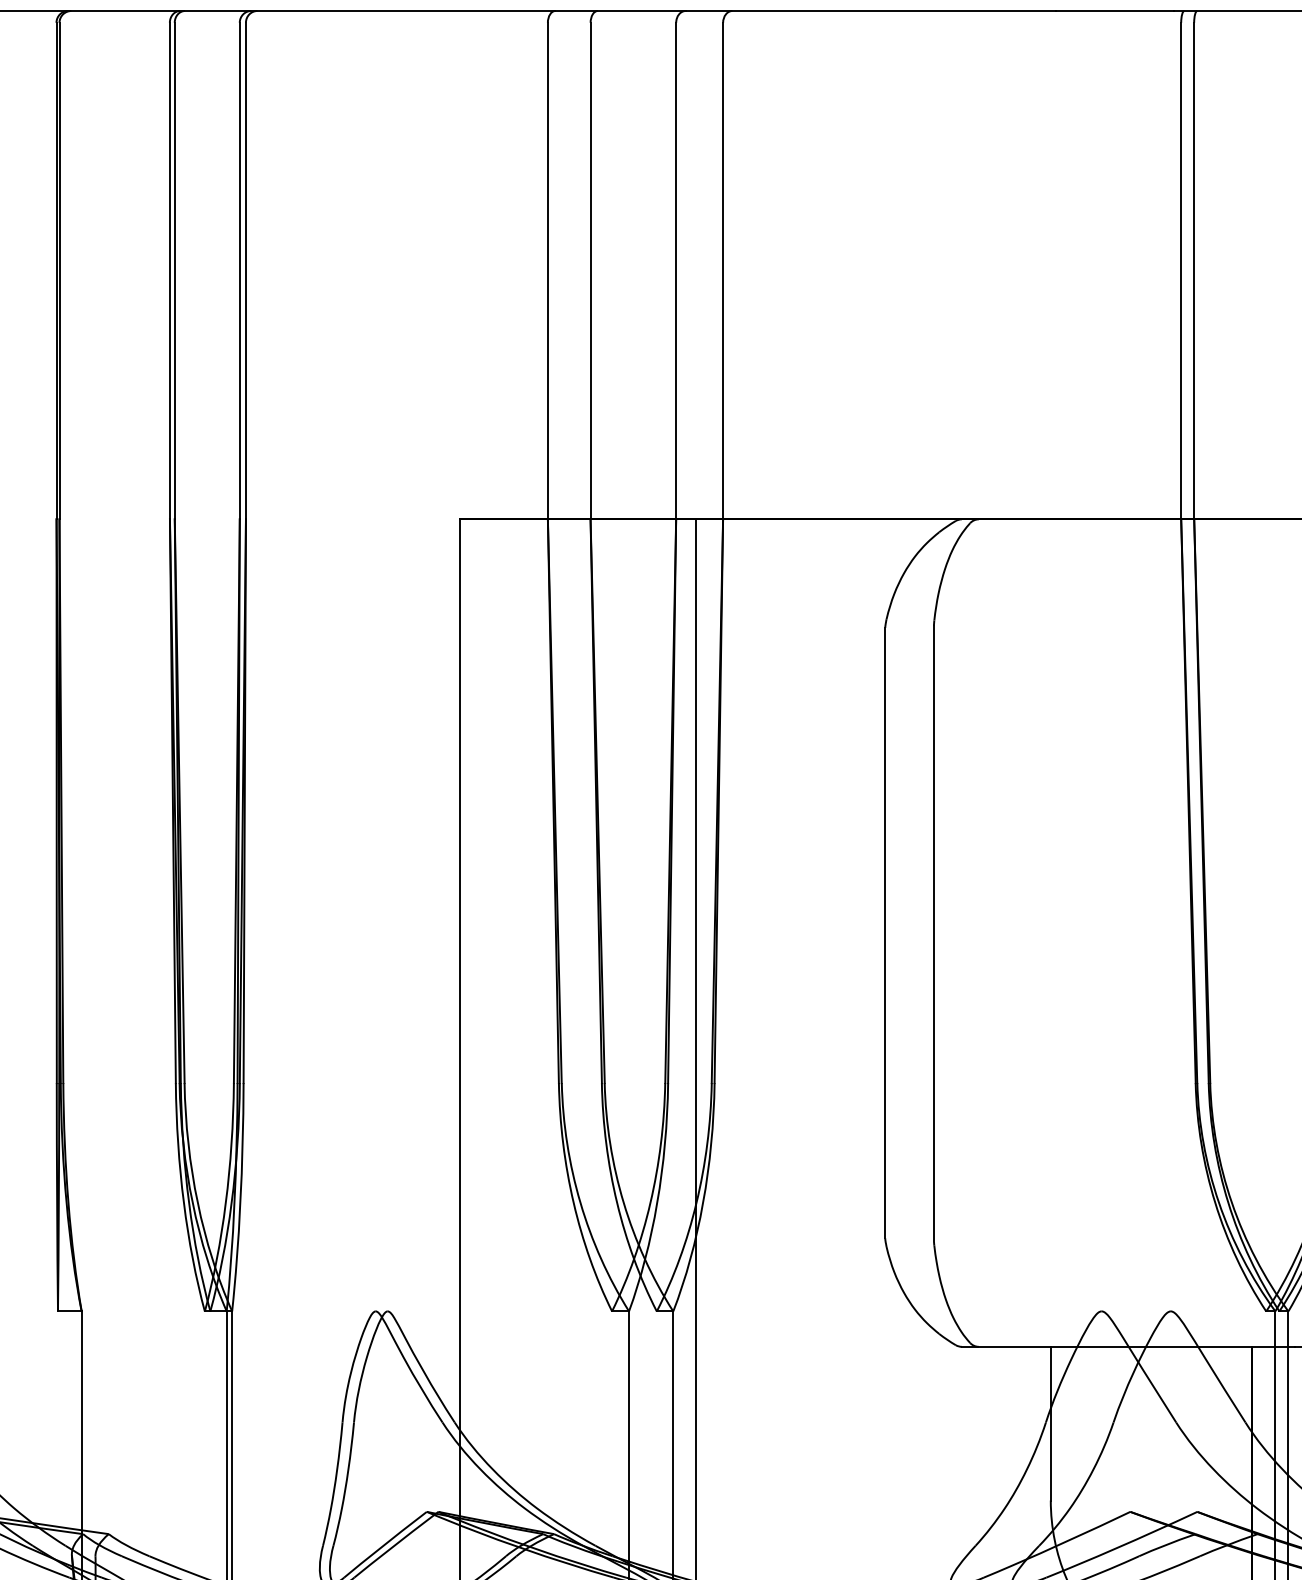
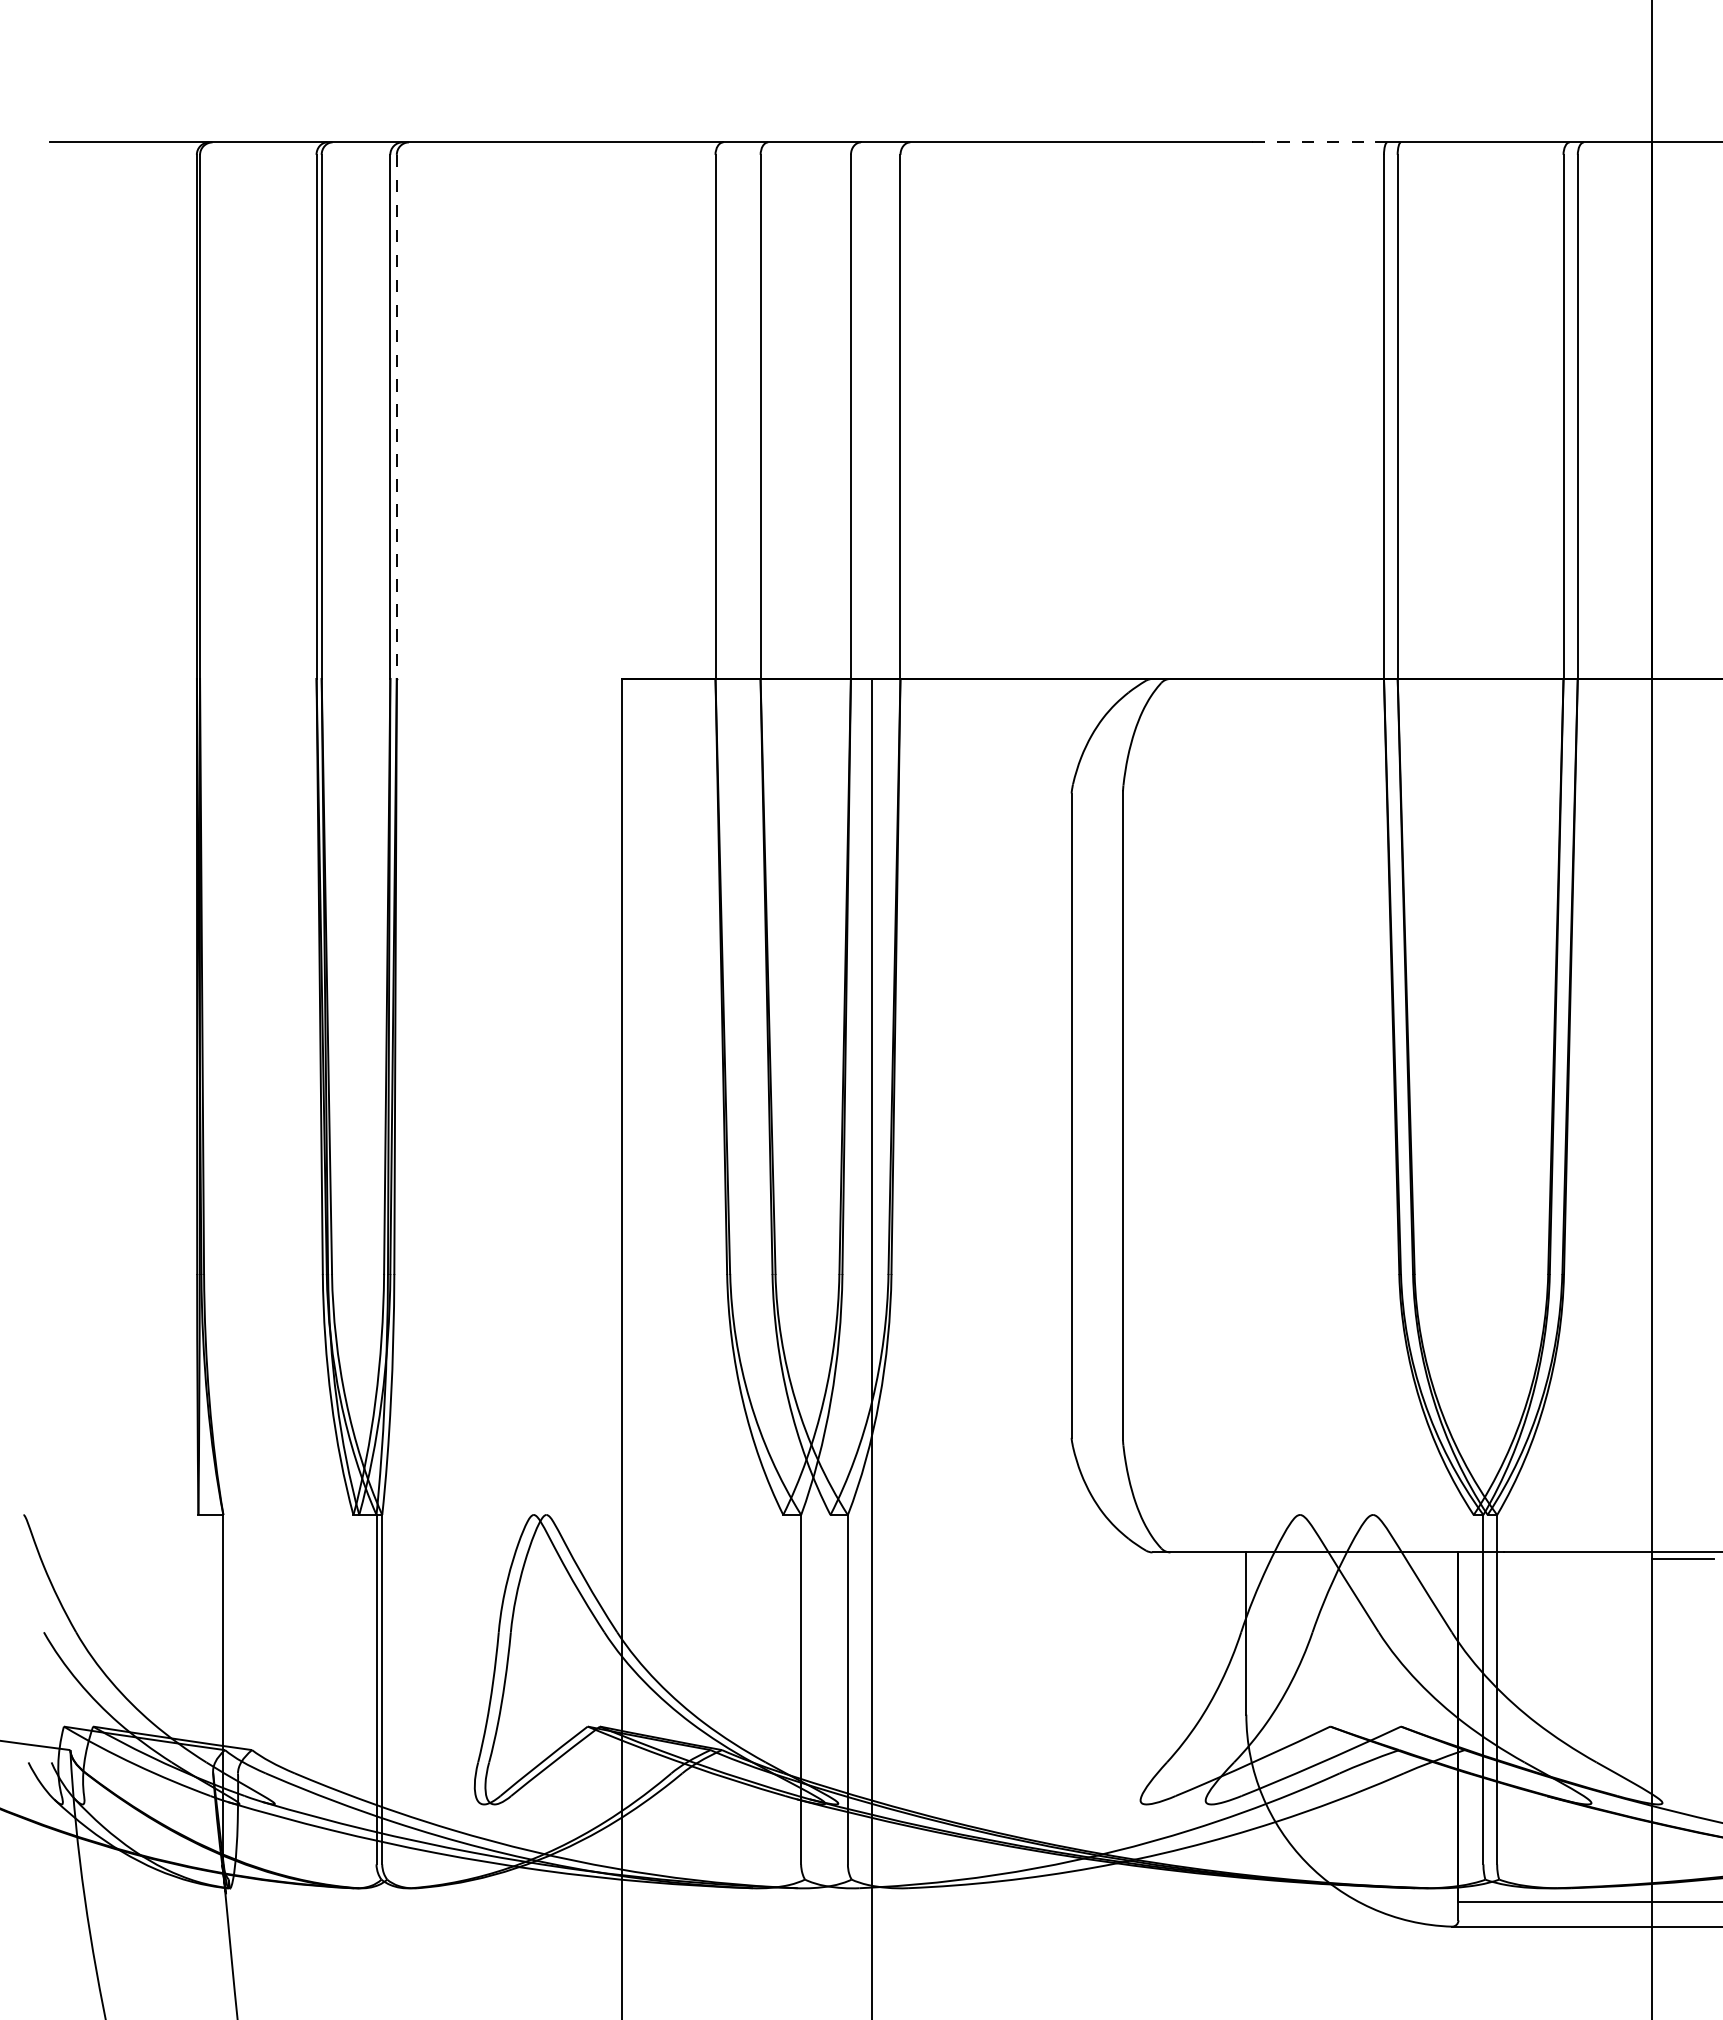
line: (1114, 11) -> (1313, 142), solid -> dashed
line: (245, 271) -> (396, 417), solid -> dashed

